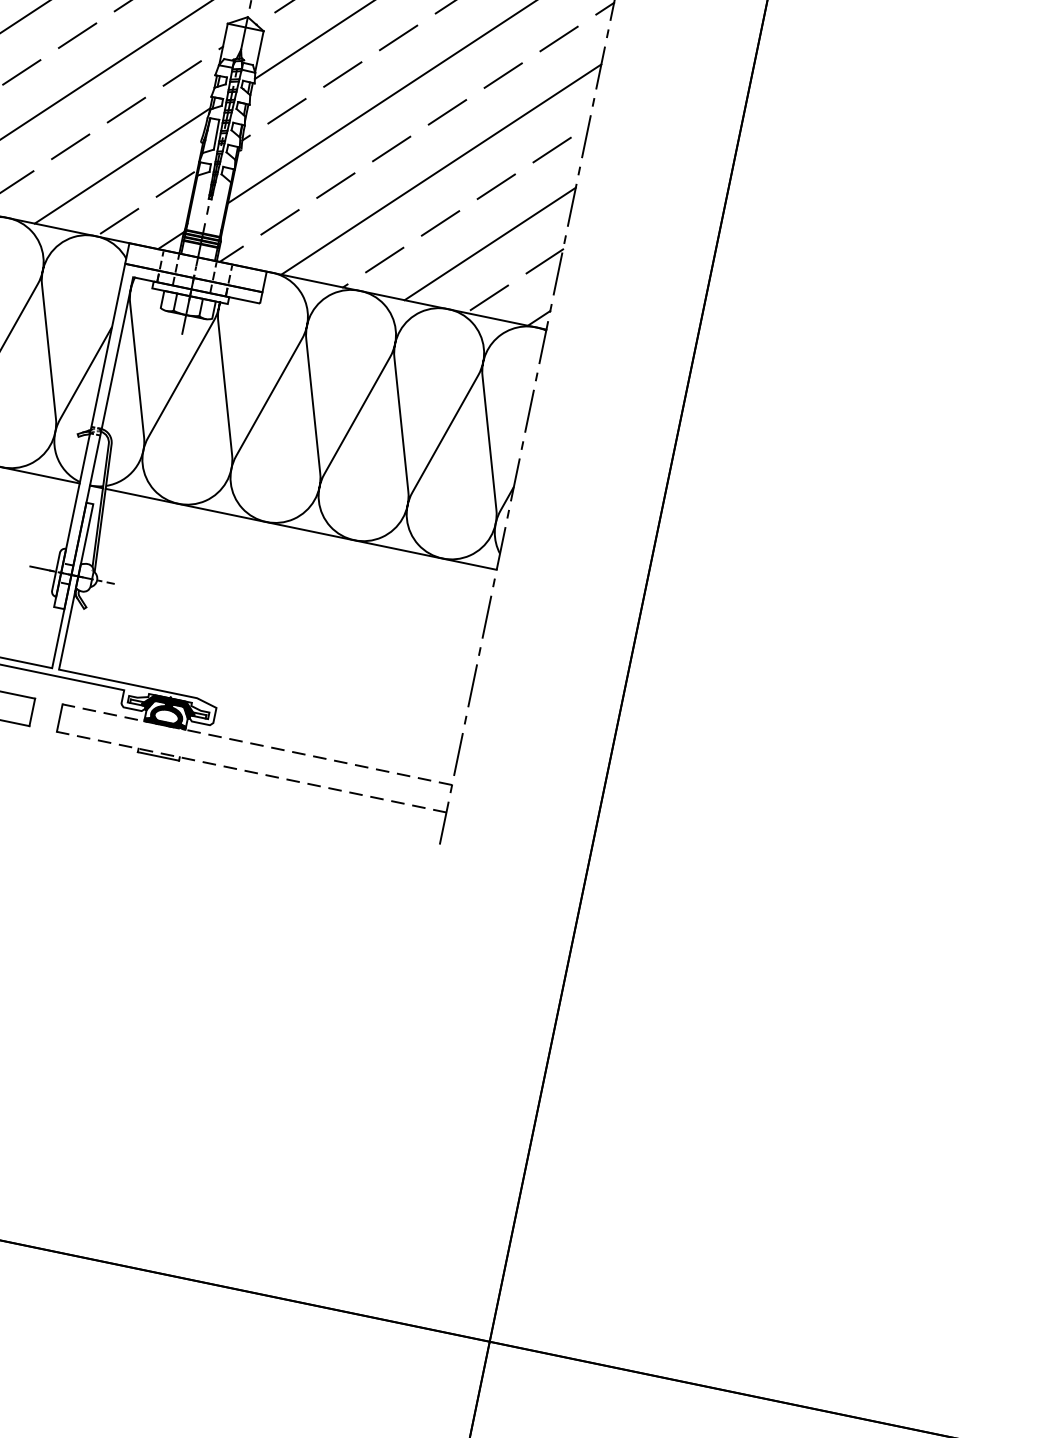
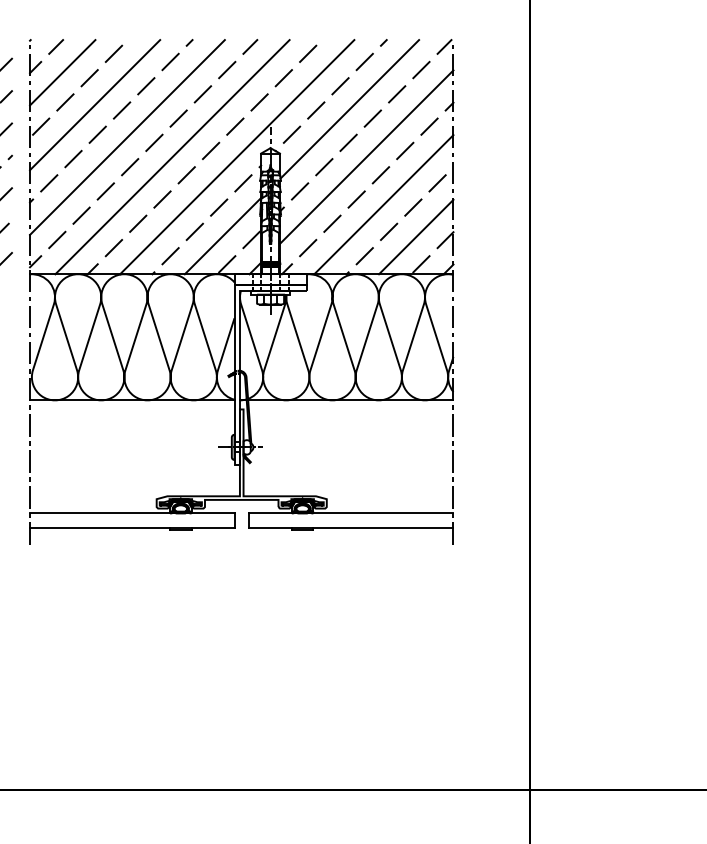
line: (255, 744) -> (350, 513), dashed -> solid
line: (250, 771) -> (350, 527), dashed -> solid

